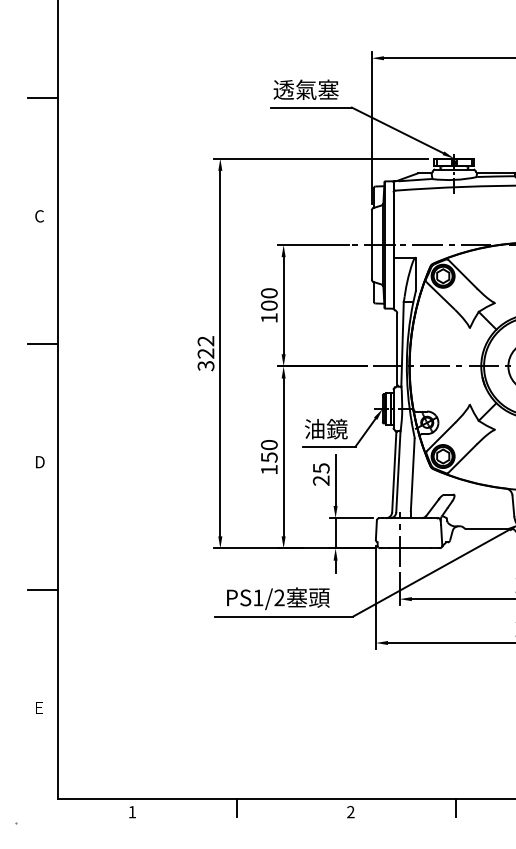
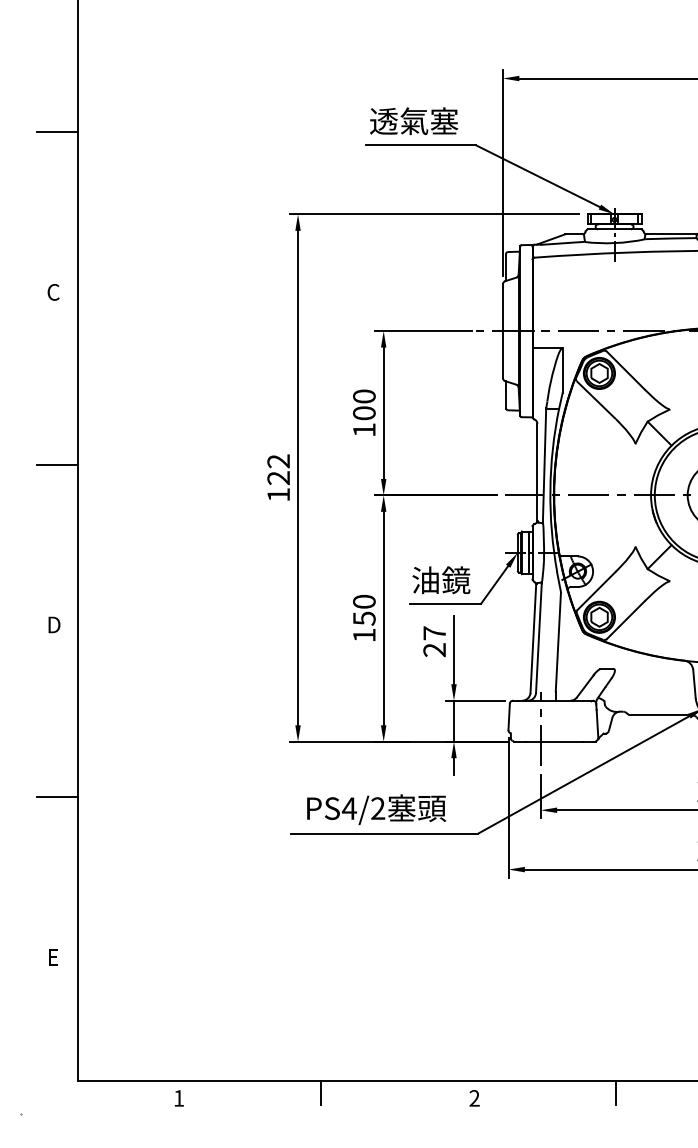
text: (205, 366) -> (278, 495), 322 -> 122
text: (321, 468) -> (434, 633), 25 -> 27
text: (258, 597) -> (349, 808), PS1/2 -> PS4/2

